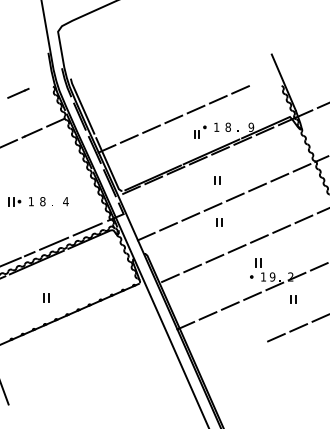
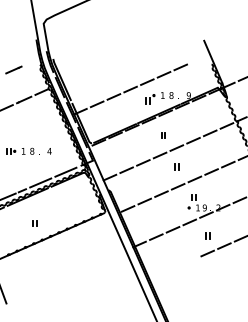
part: (218, 221) -> (176, 166), moved
part: (293, 299) -> (207, 235), moved

